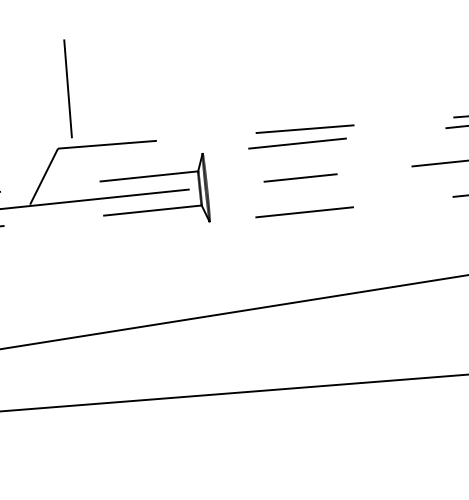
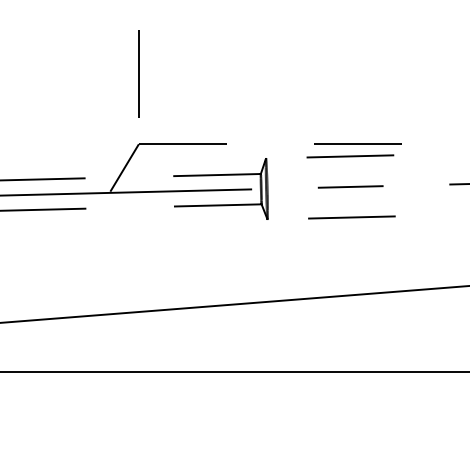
line: (67, 88) -> (138, 73), moved

